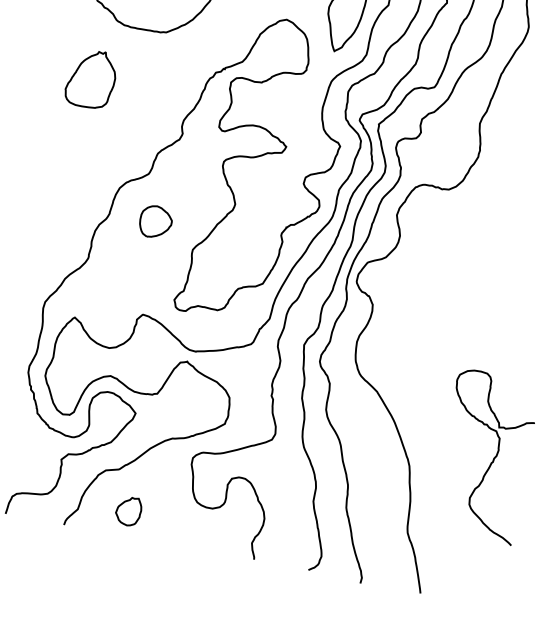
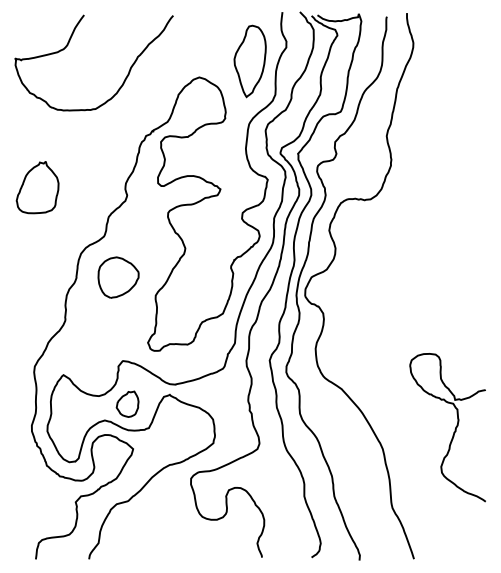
part: (91, 78) -> (37, 187), moved
part: (155, 222) -> (118, 277), size x1.43
part: (128, 510) -> (127, 403), moved

